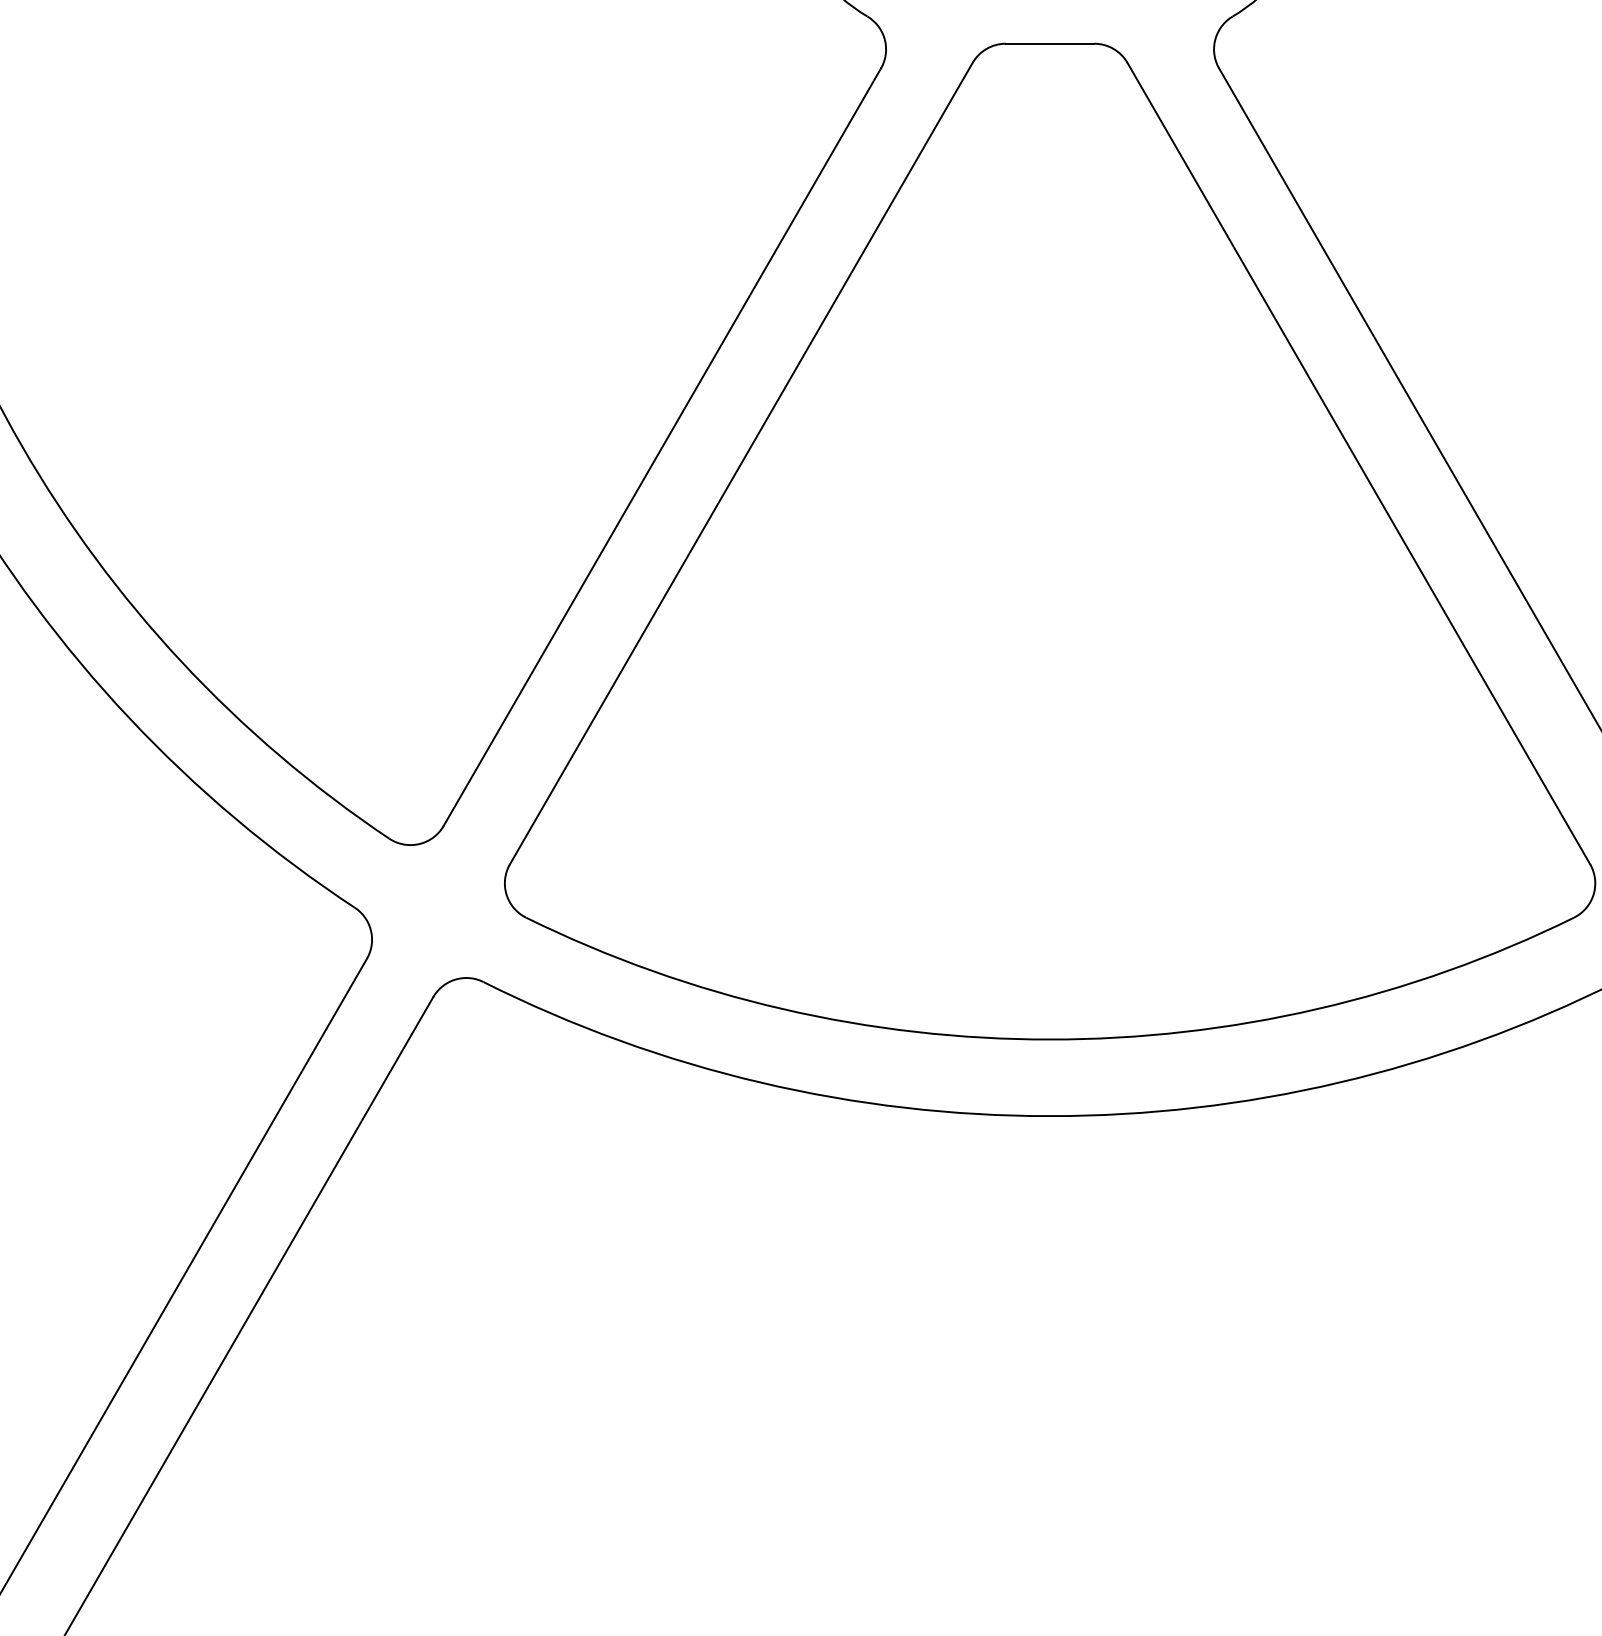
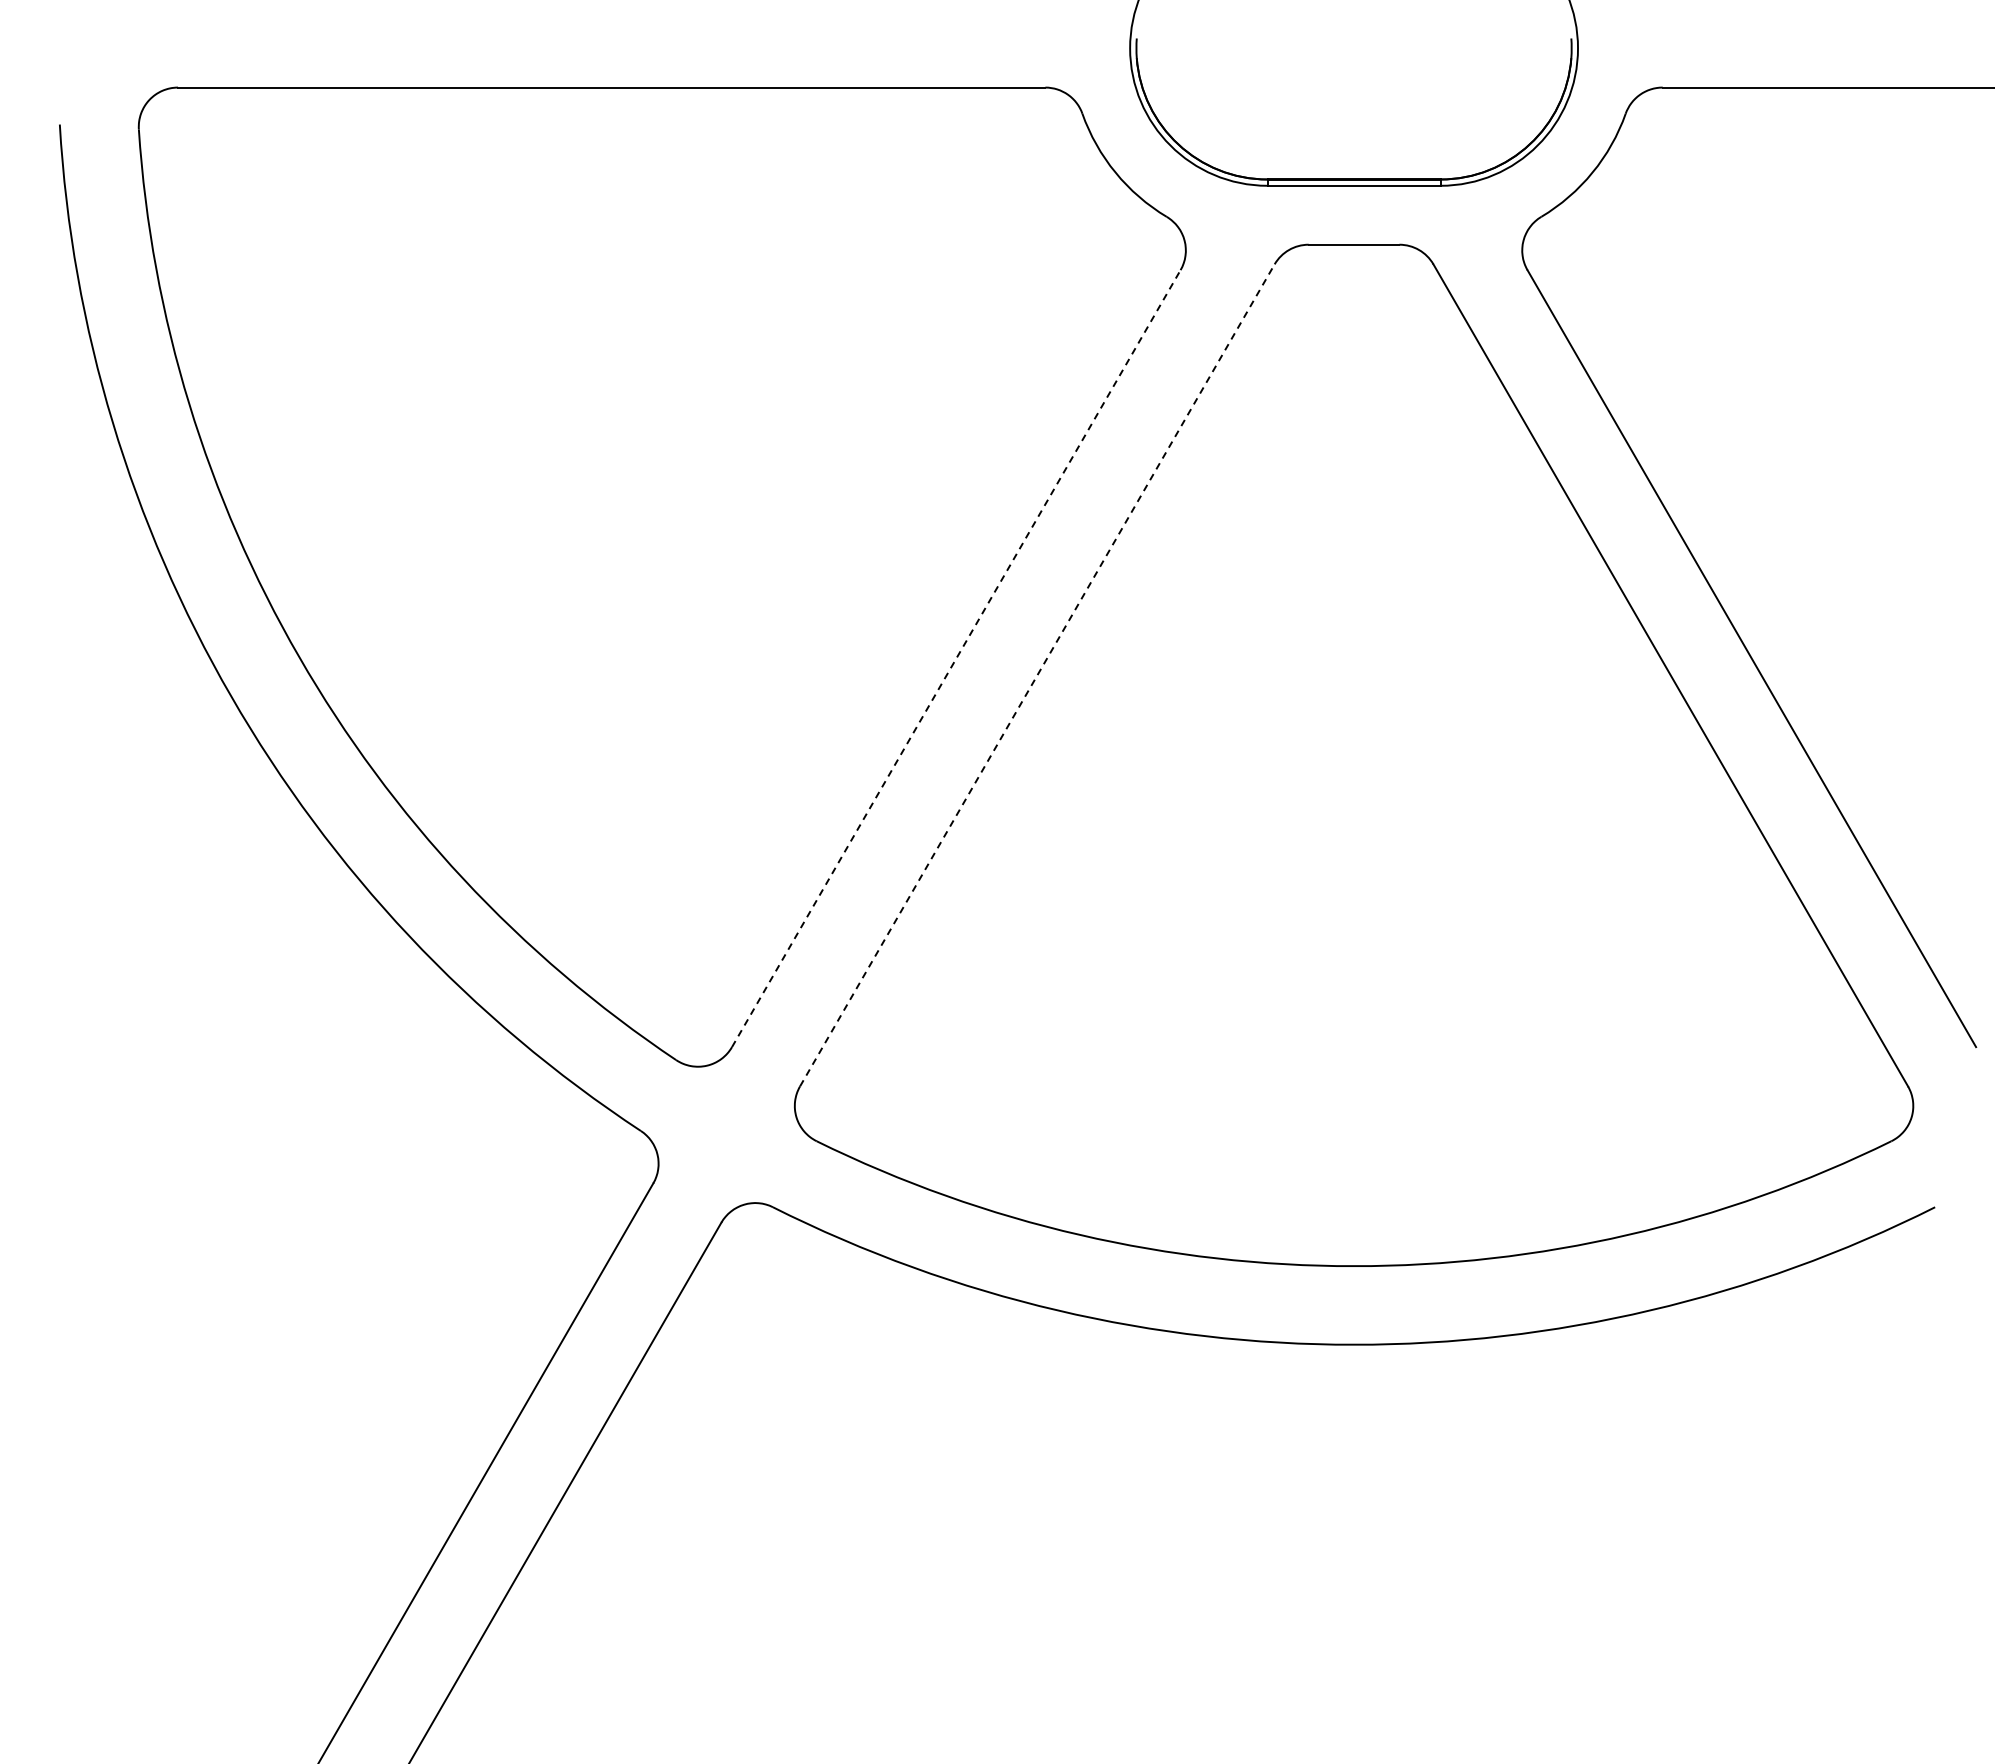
line: (662, 447) -> (956, 658), solid -> dashed
line: (741, 463) -> (1037, 675), solid -> dashed

